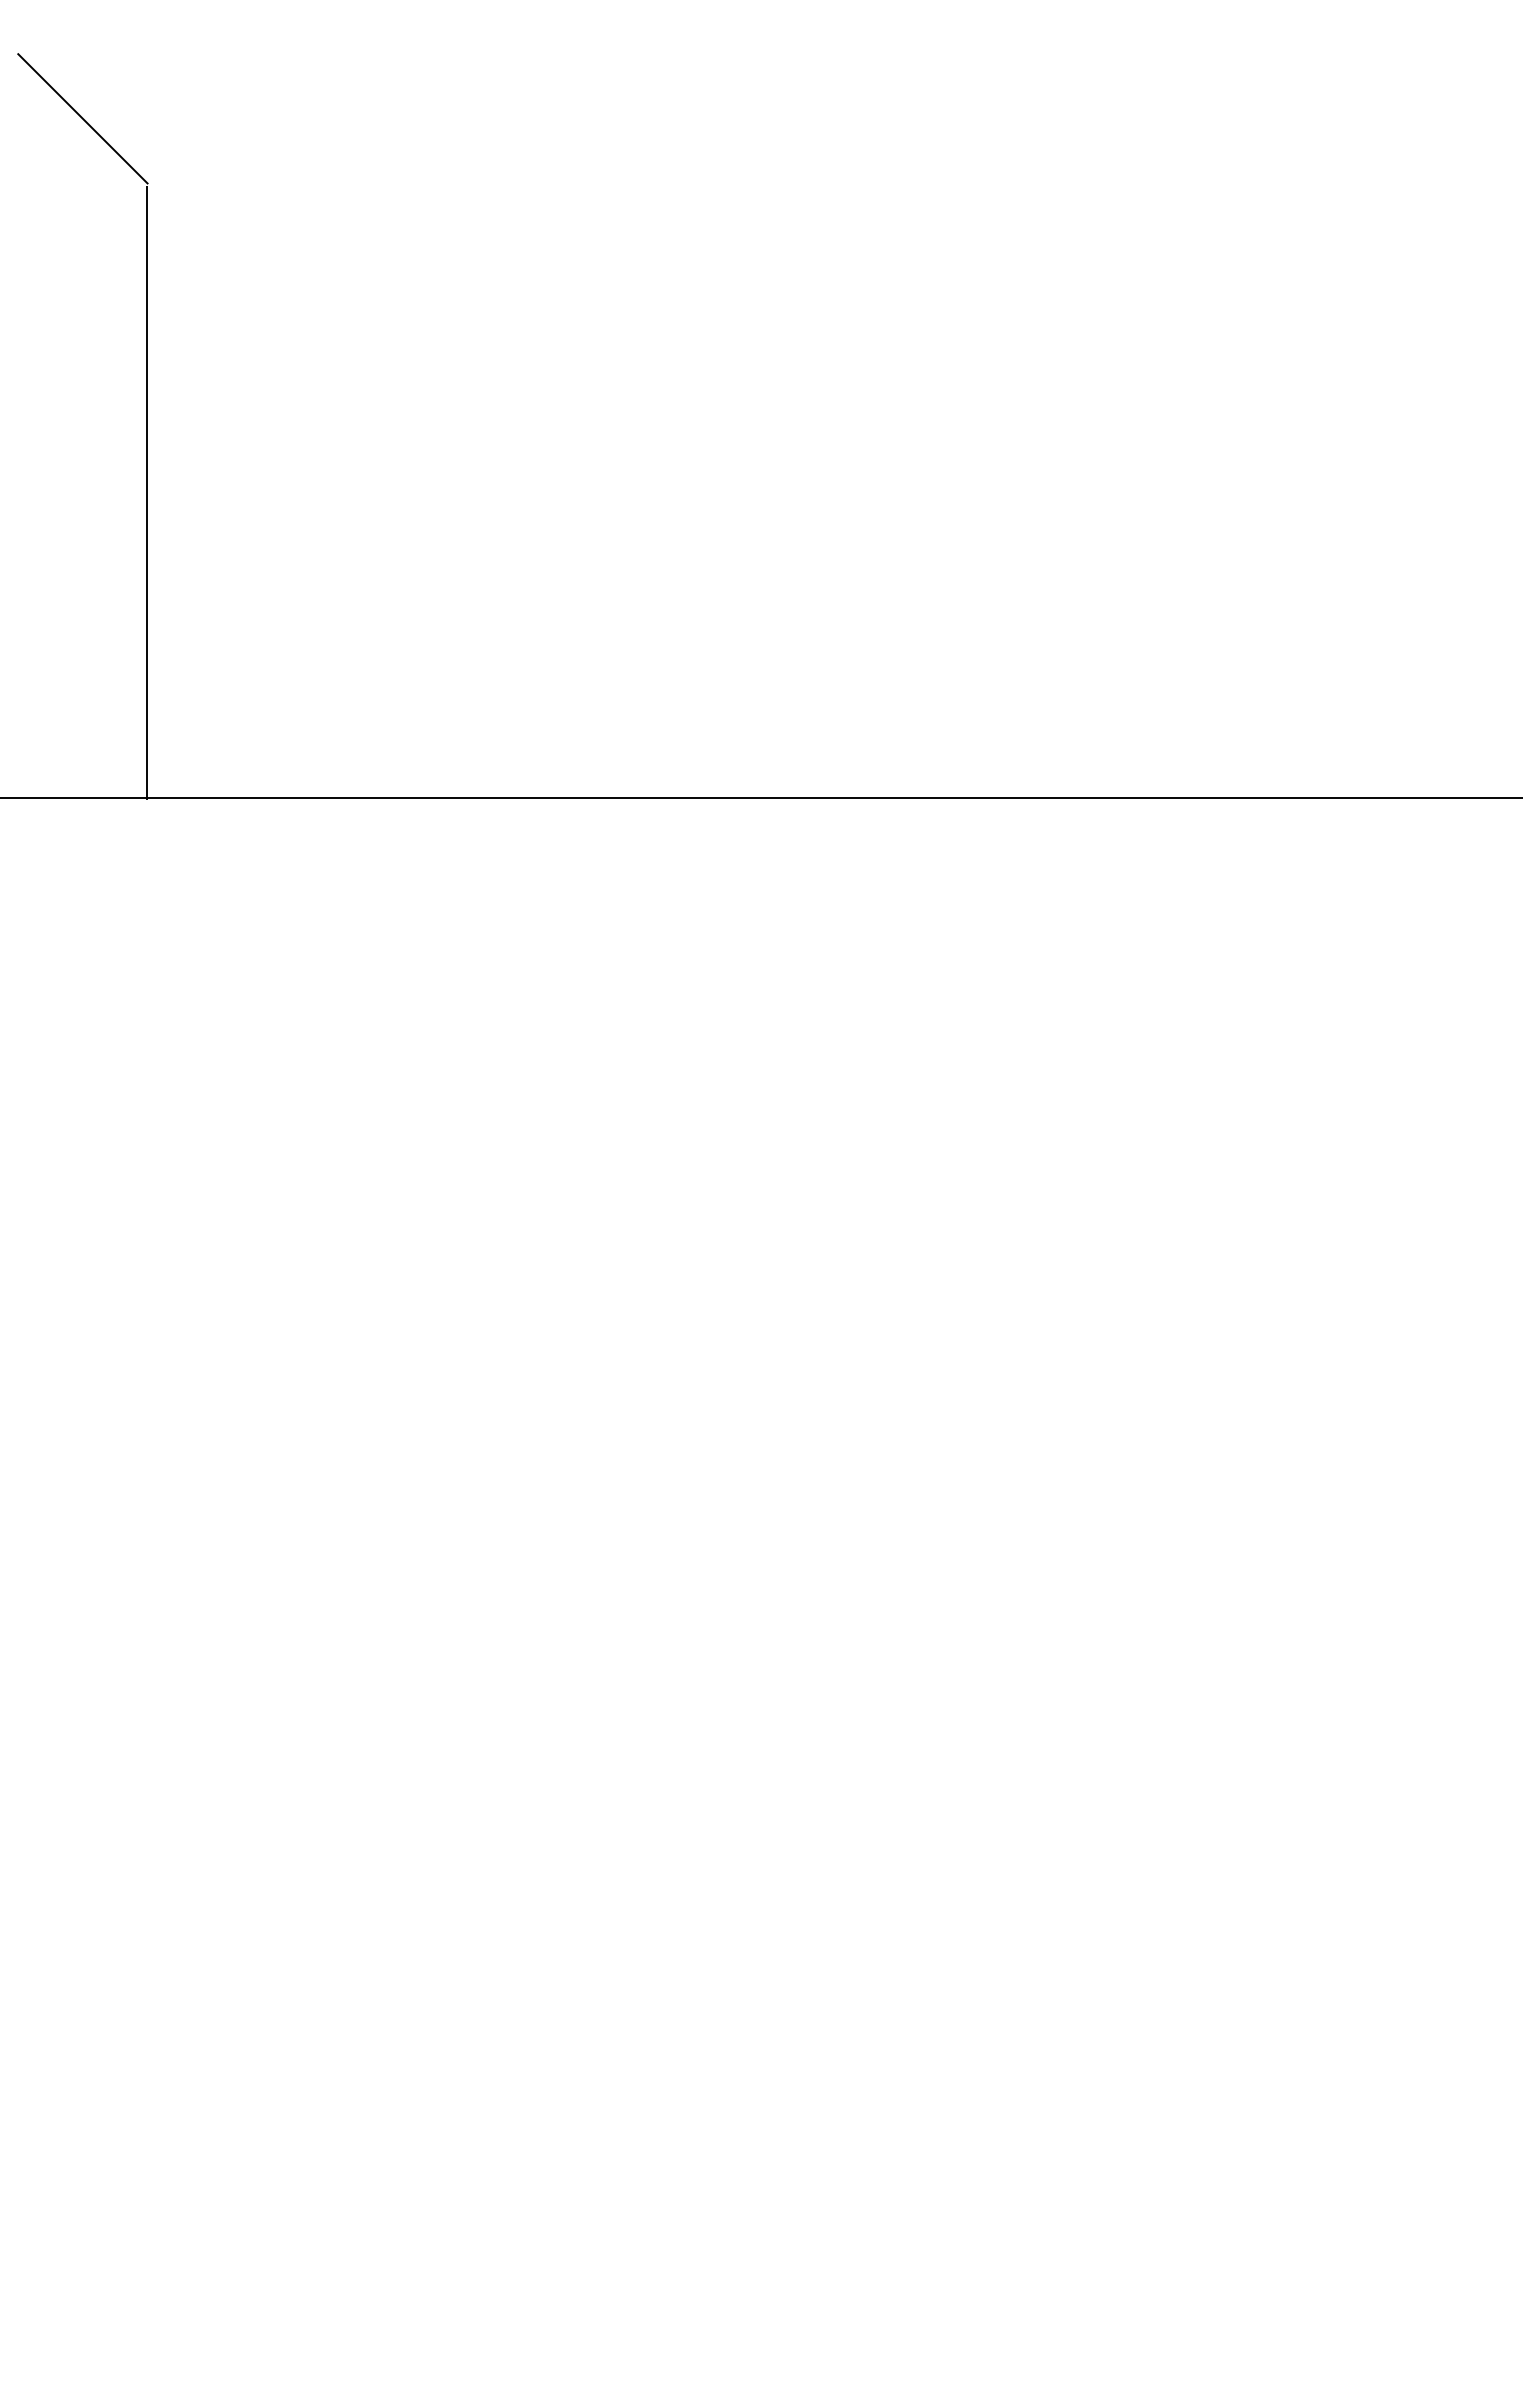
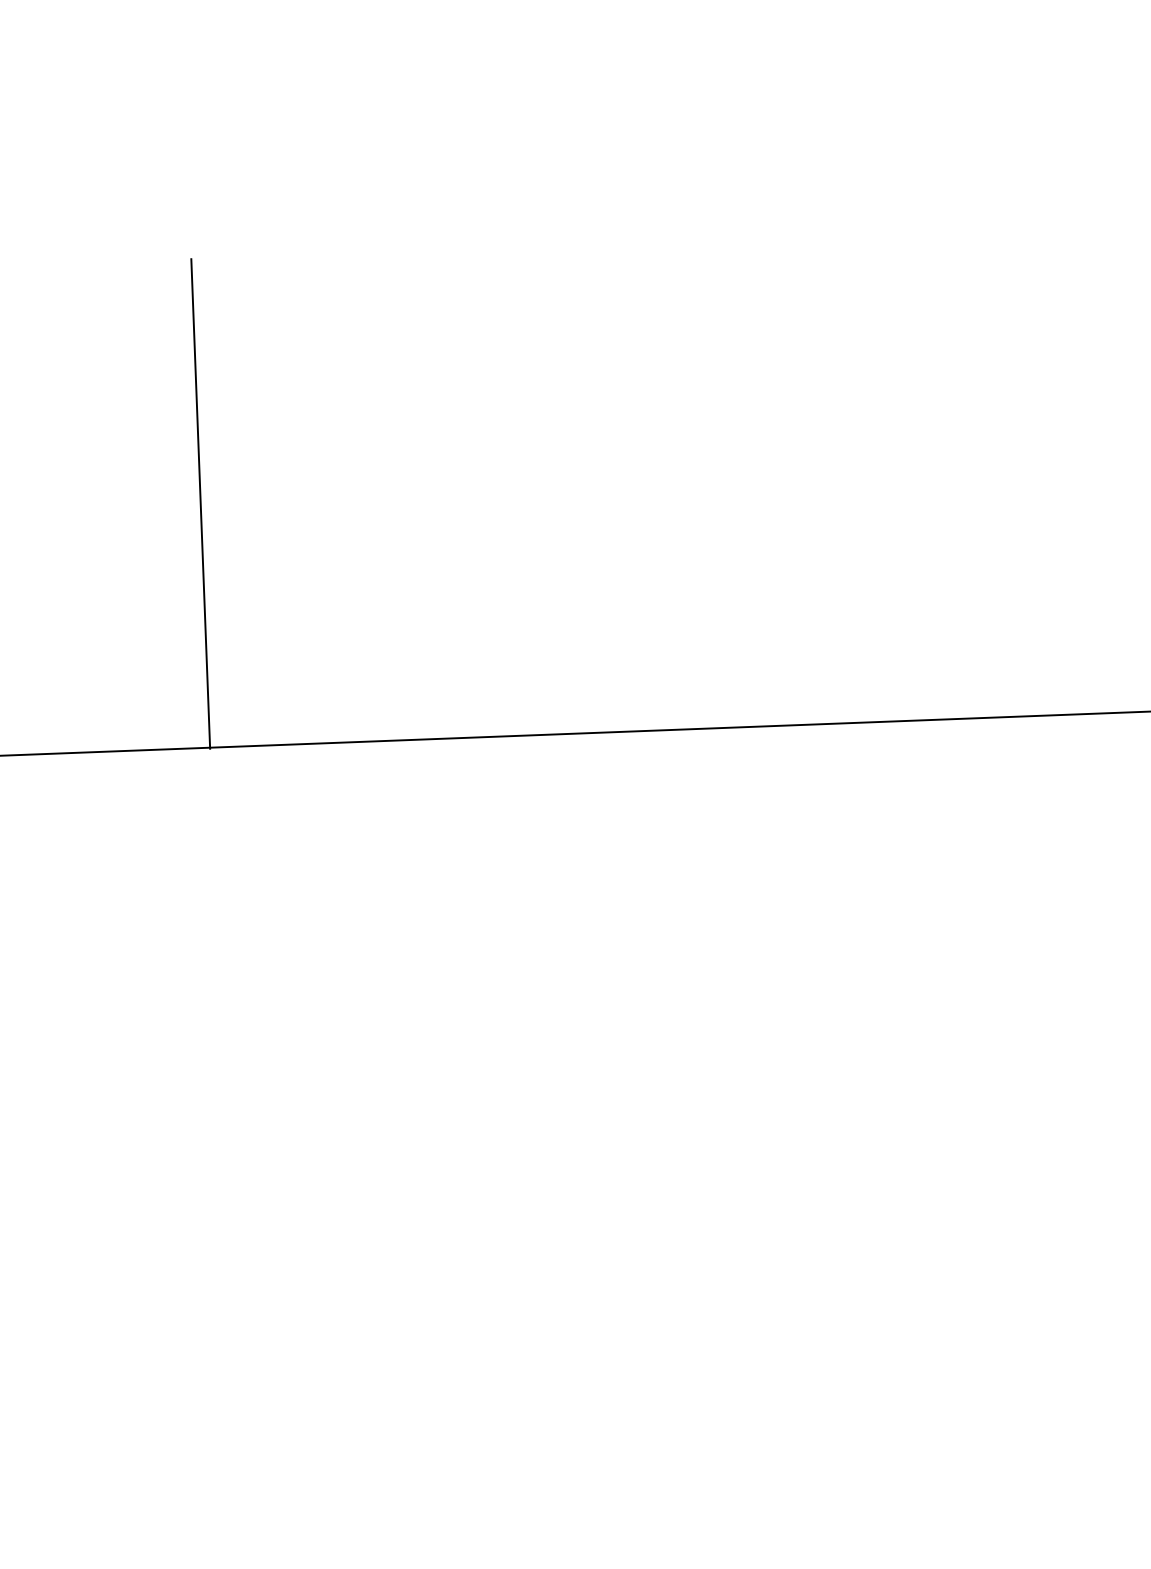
line: (82, 118) -> (137, 206), removed

